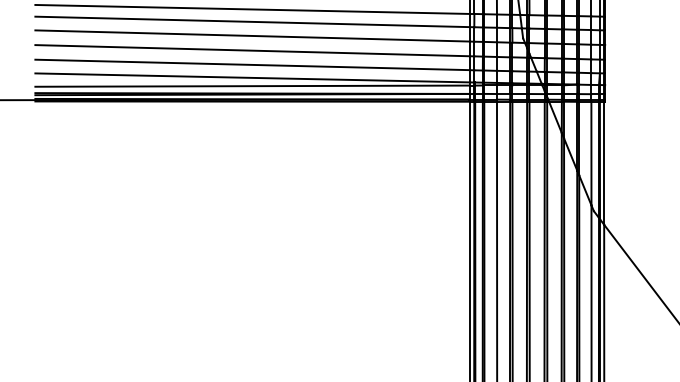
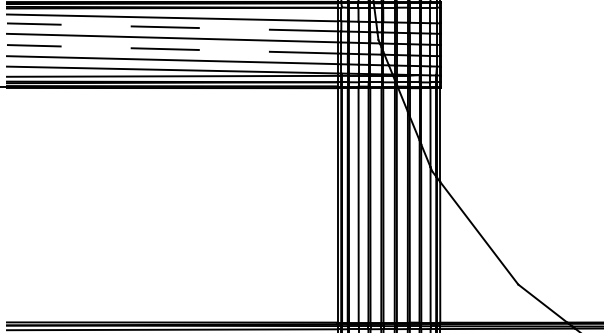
line: (252, 22) -> (172, 27), solid -> dashed
line: (252, 50) -> (172, 49), solid -> dashed

